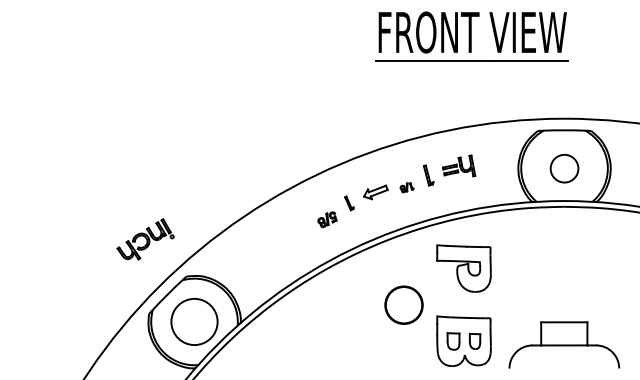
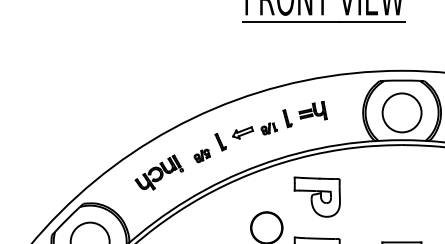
circle: (564, 168) -> (402, 112), size x1.67
part: (406, 187) -> (268, 128), size x1.43
part: (349, 203) -> (220, 142), size x1.43
part: (145, 239) -> (159, 172), moved

